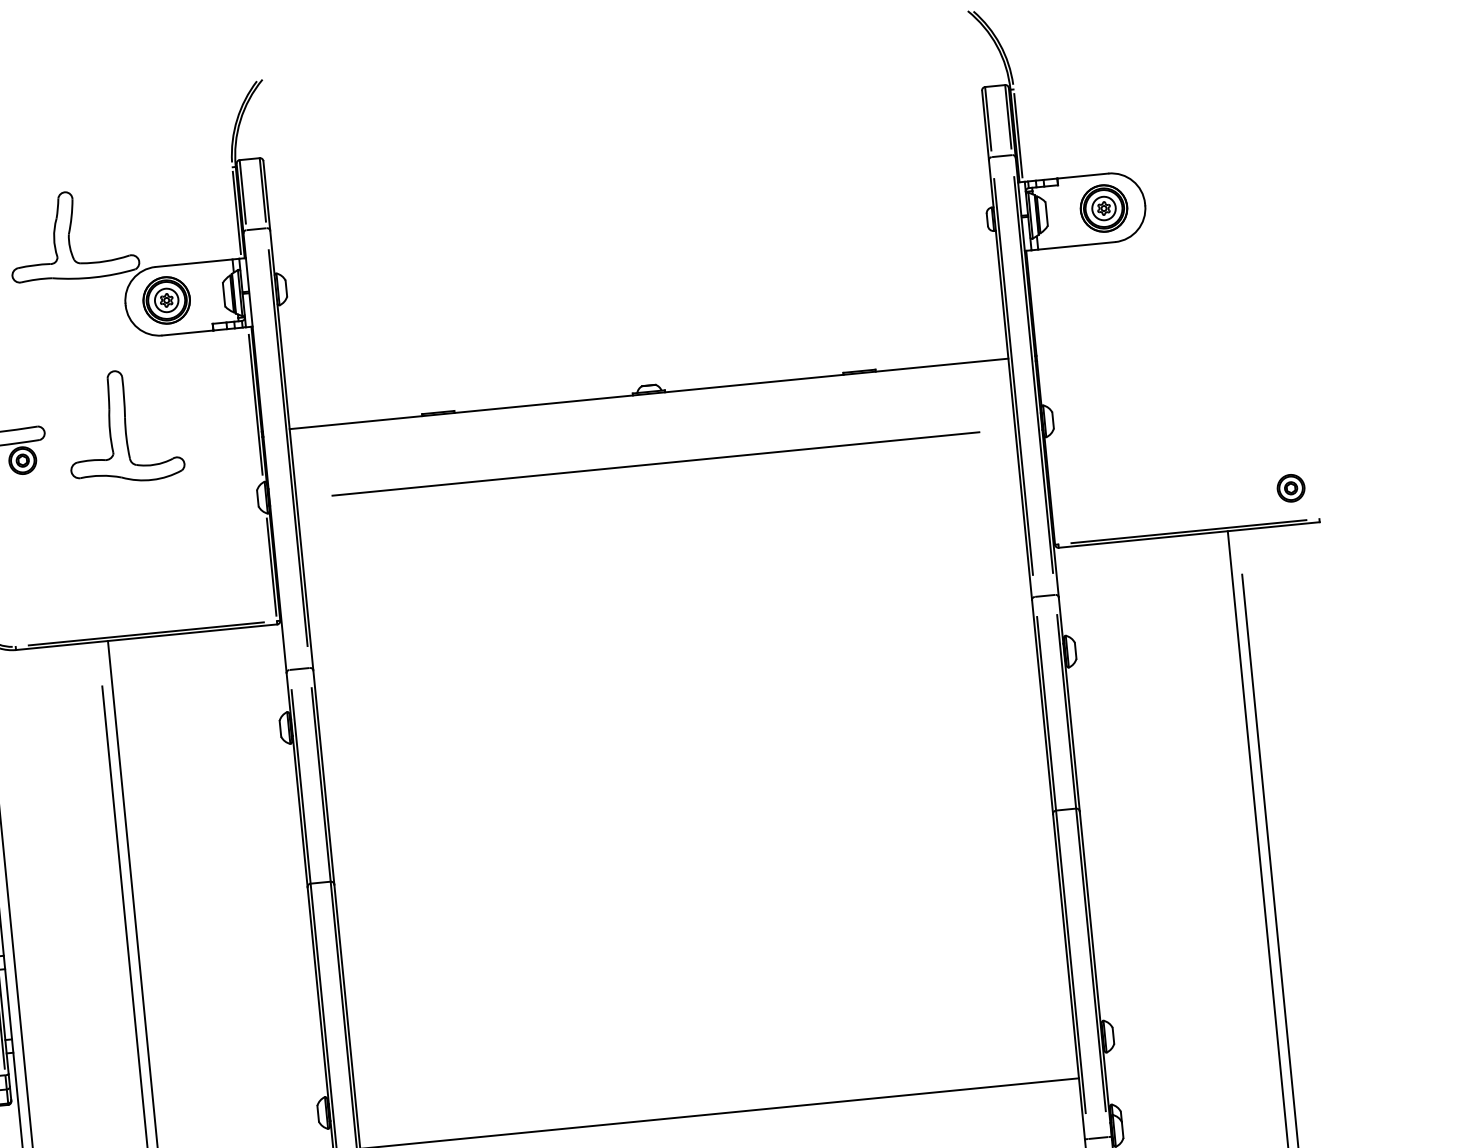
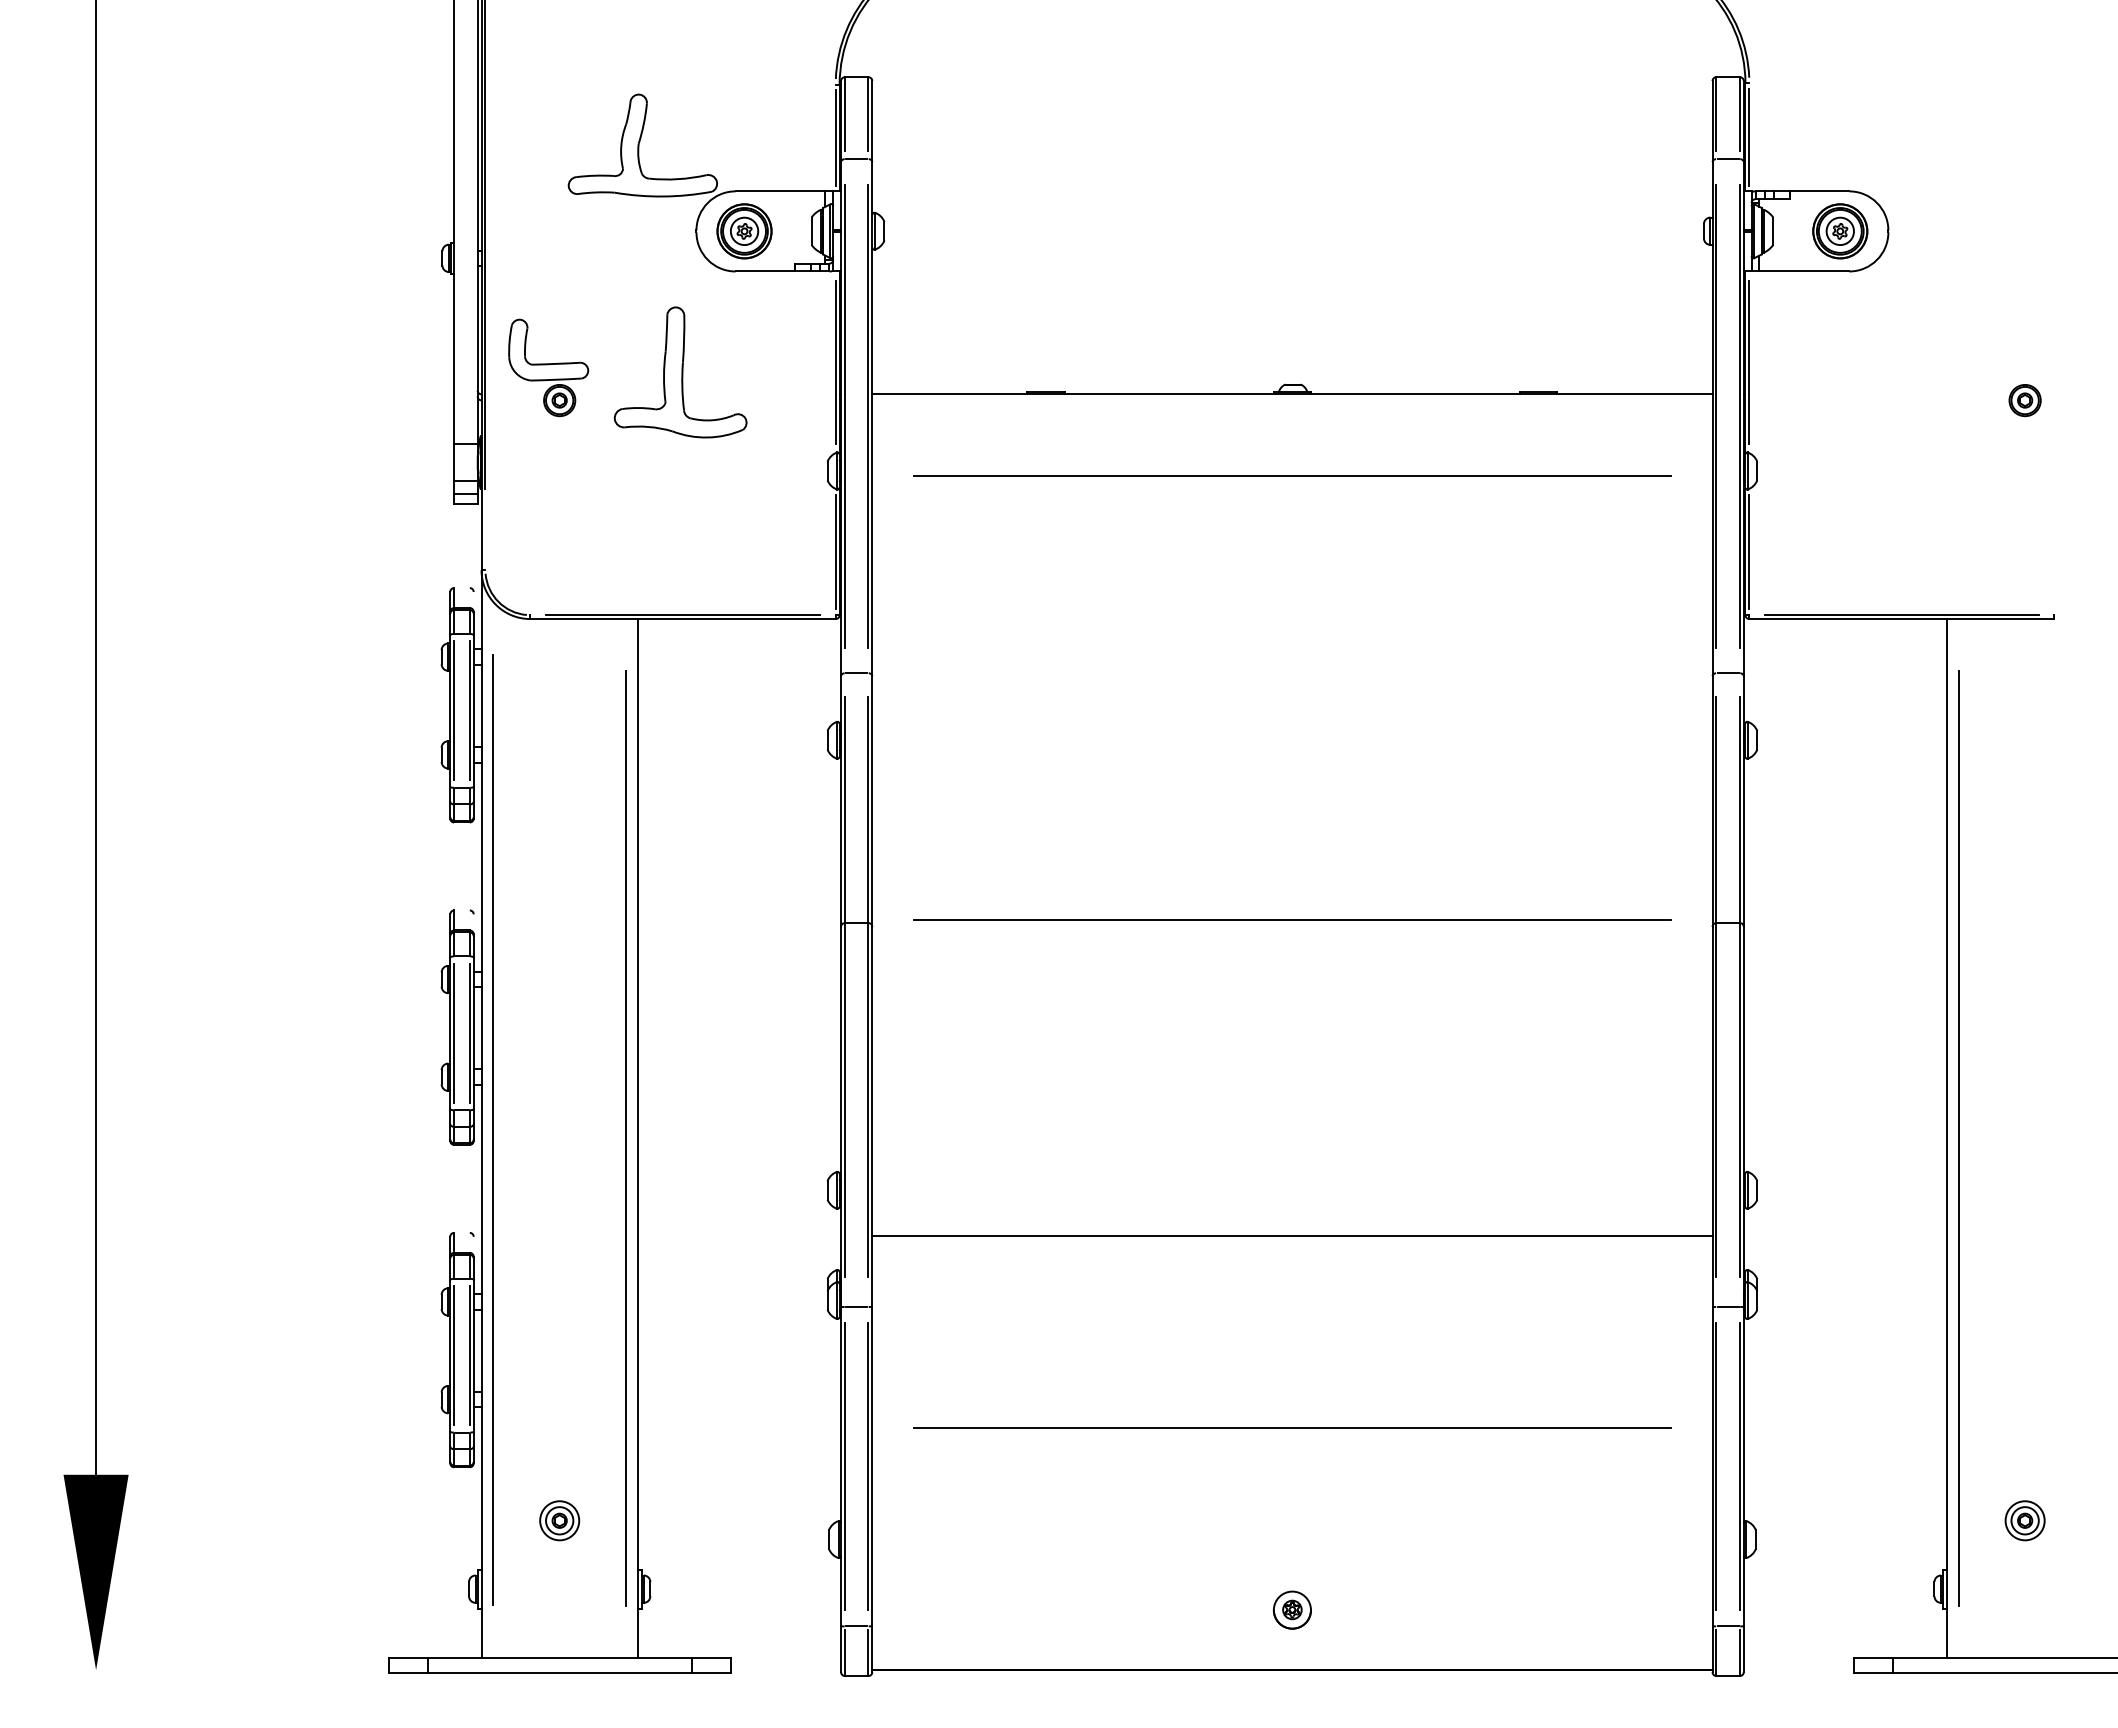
line: (1037, 328) -> (1749, 362), added
line: (267, 449) -> (844, 415), added
part: (1290, 488) -> (2024, 400), moved
line: (1053, 489) -> (1749, 551), added
line: (693, 843) -> (1292, 919), added

